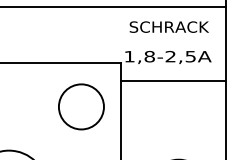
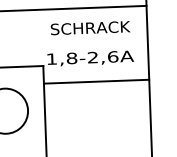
text: (190, 56) -> (112, 56), 1,8-2,5A -> 1,8-2,6A

